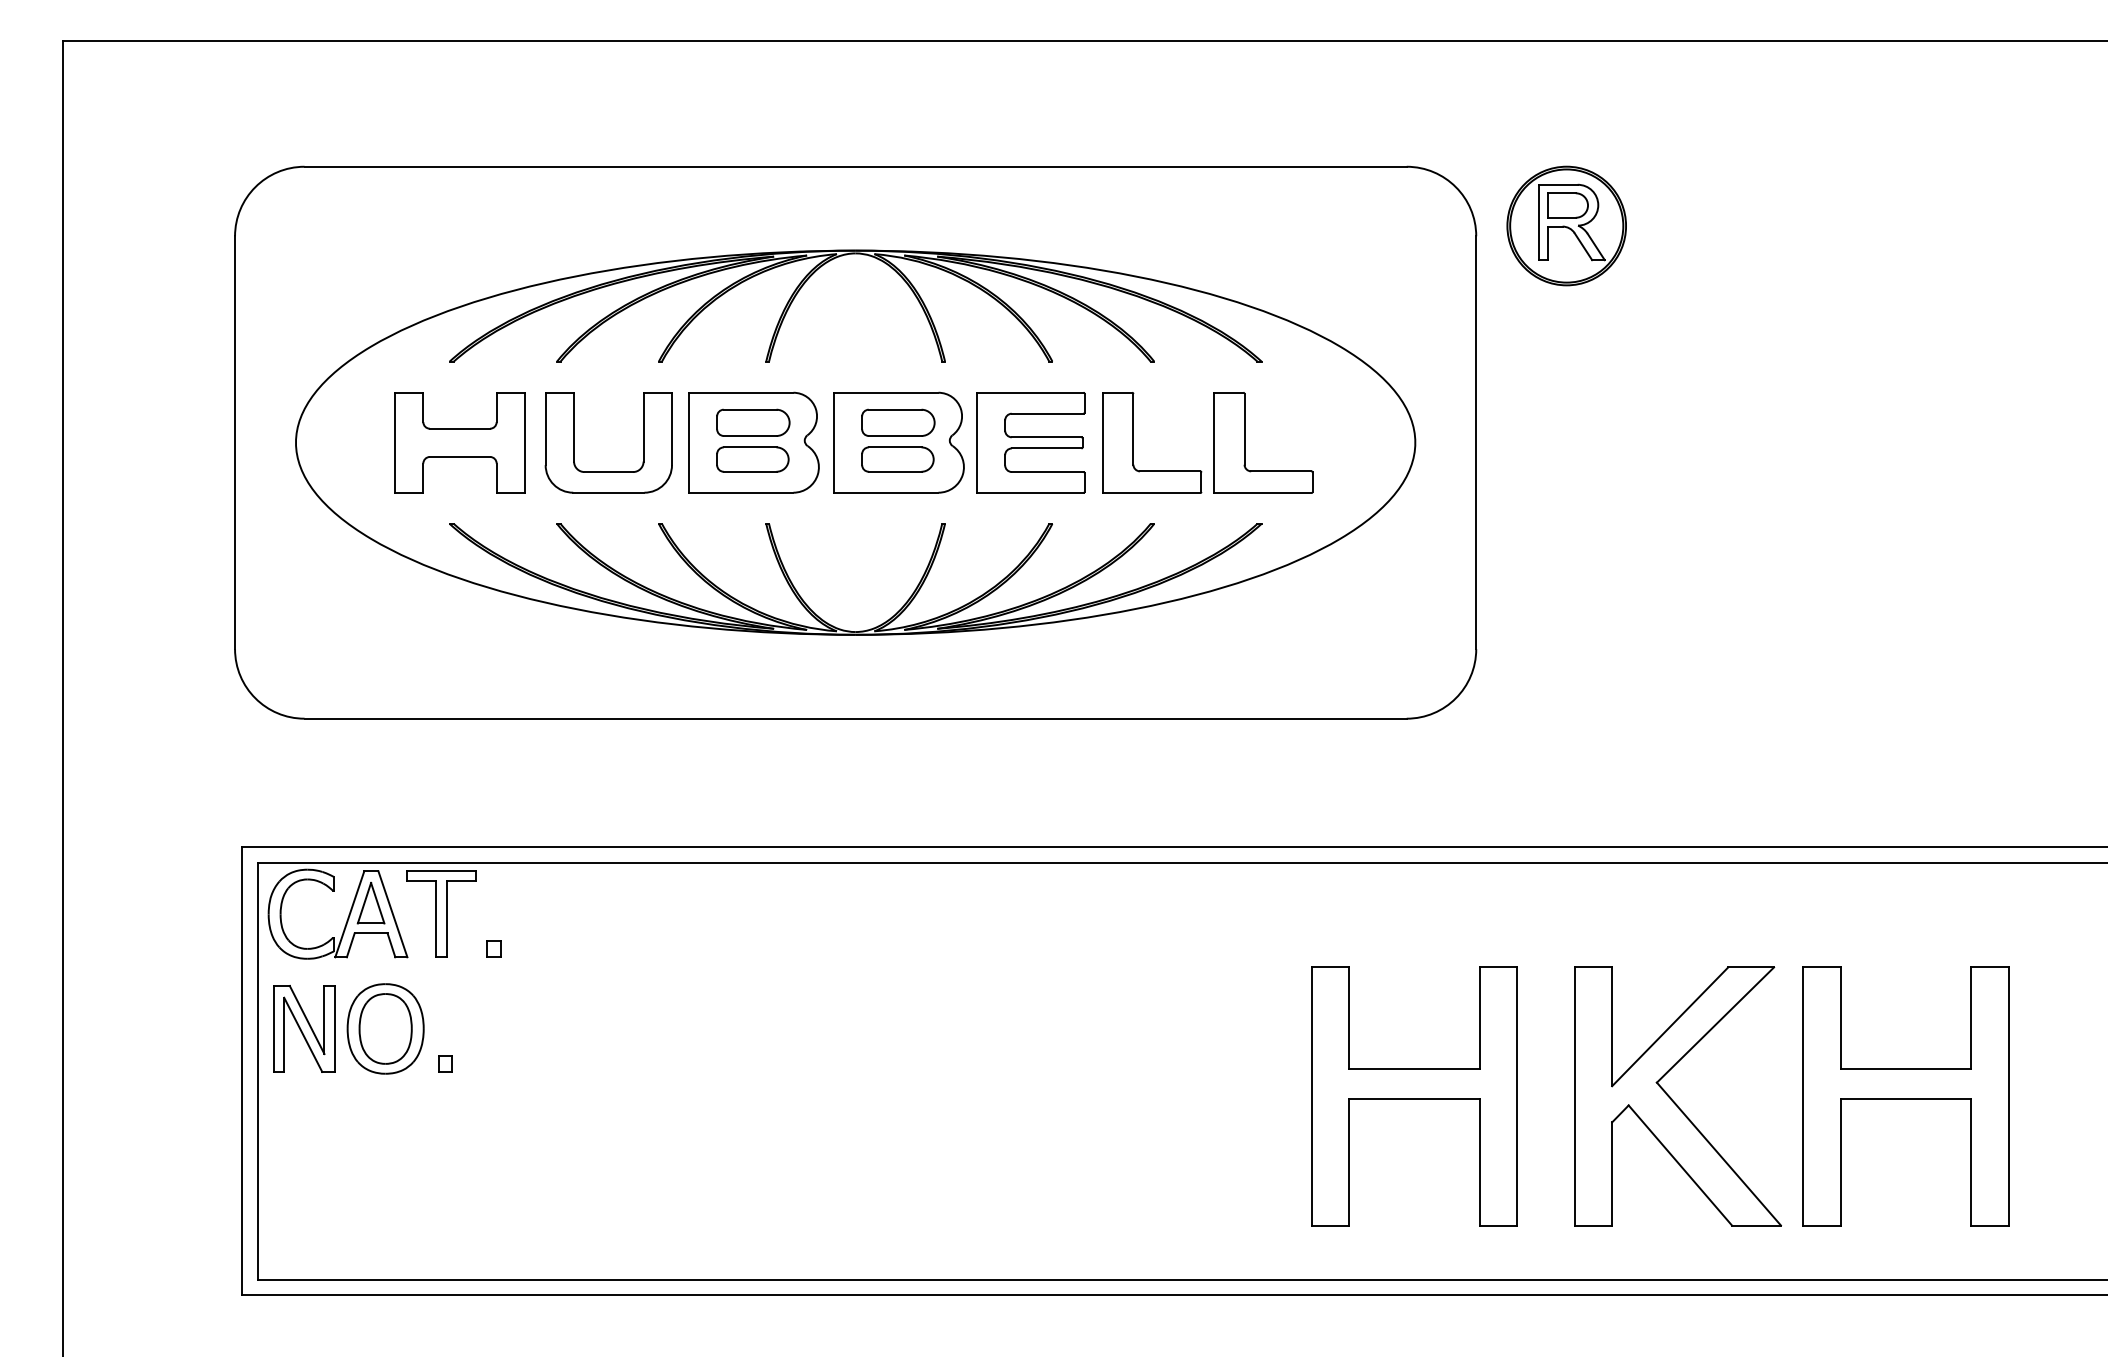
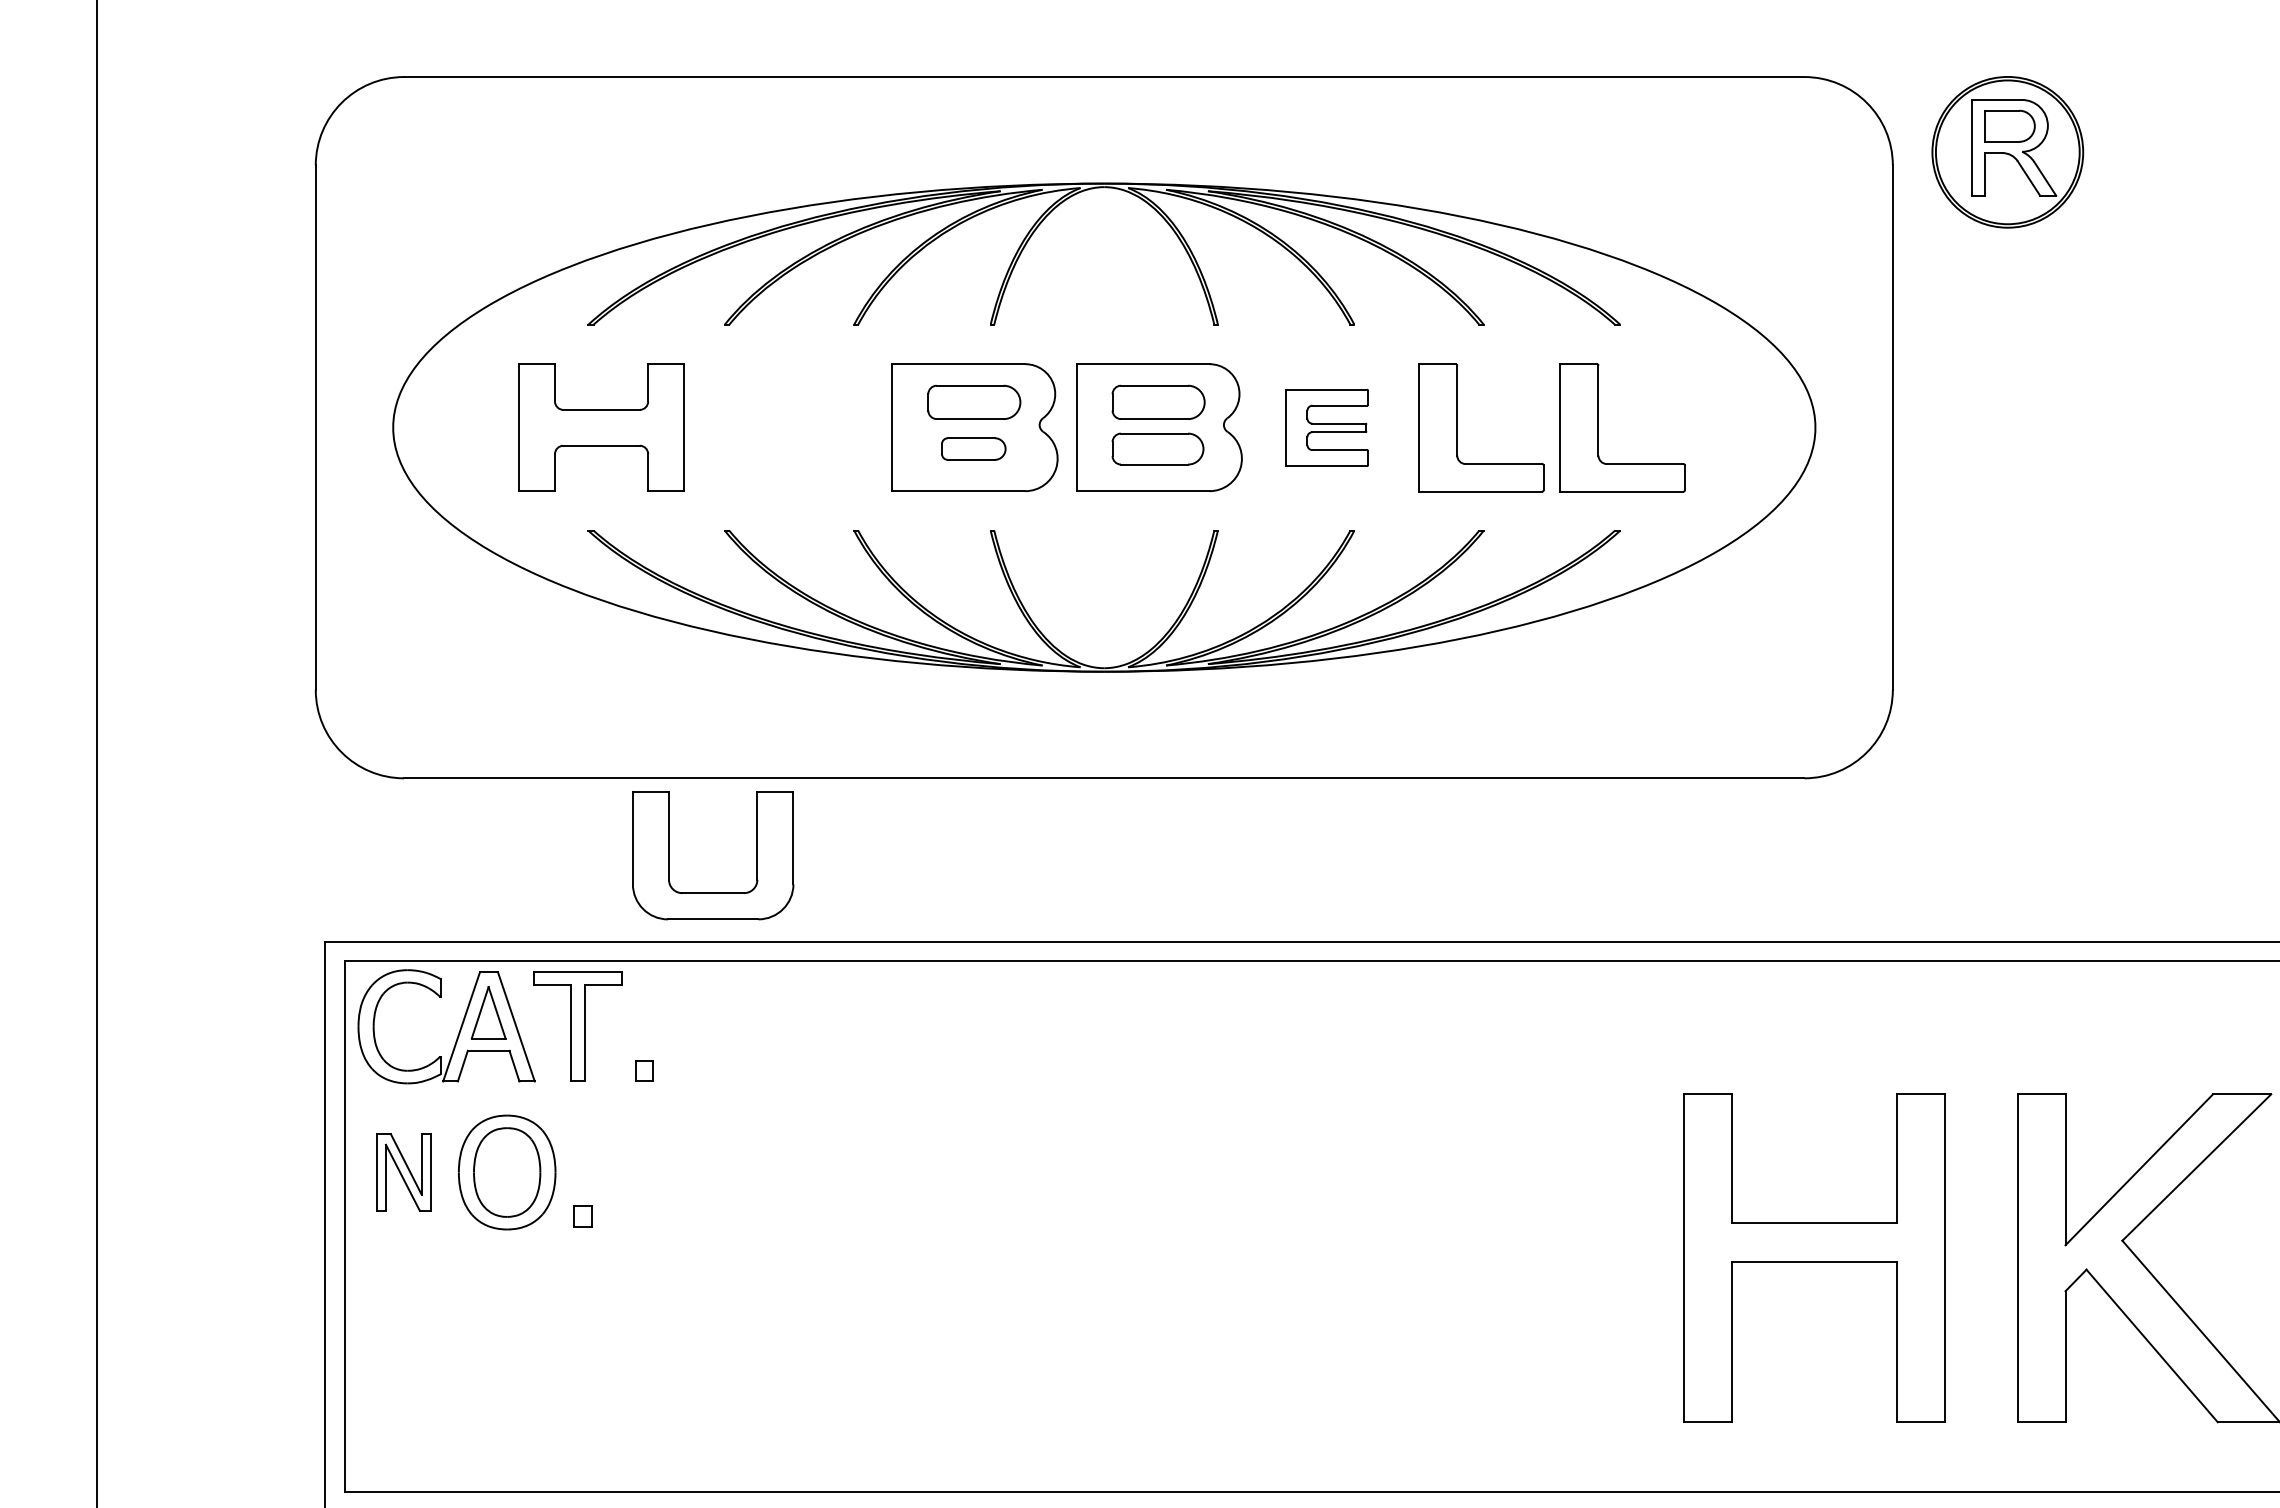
part: (1030, 442) -> (1326, 427), size x0.6
part: (752, 459) -> (973, 448), size x0.7
part: (608, 471) -> (712, 892), moved
part: (304, 1028) -> (404, 1171), size x0.7

